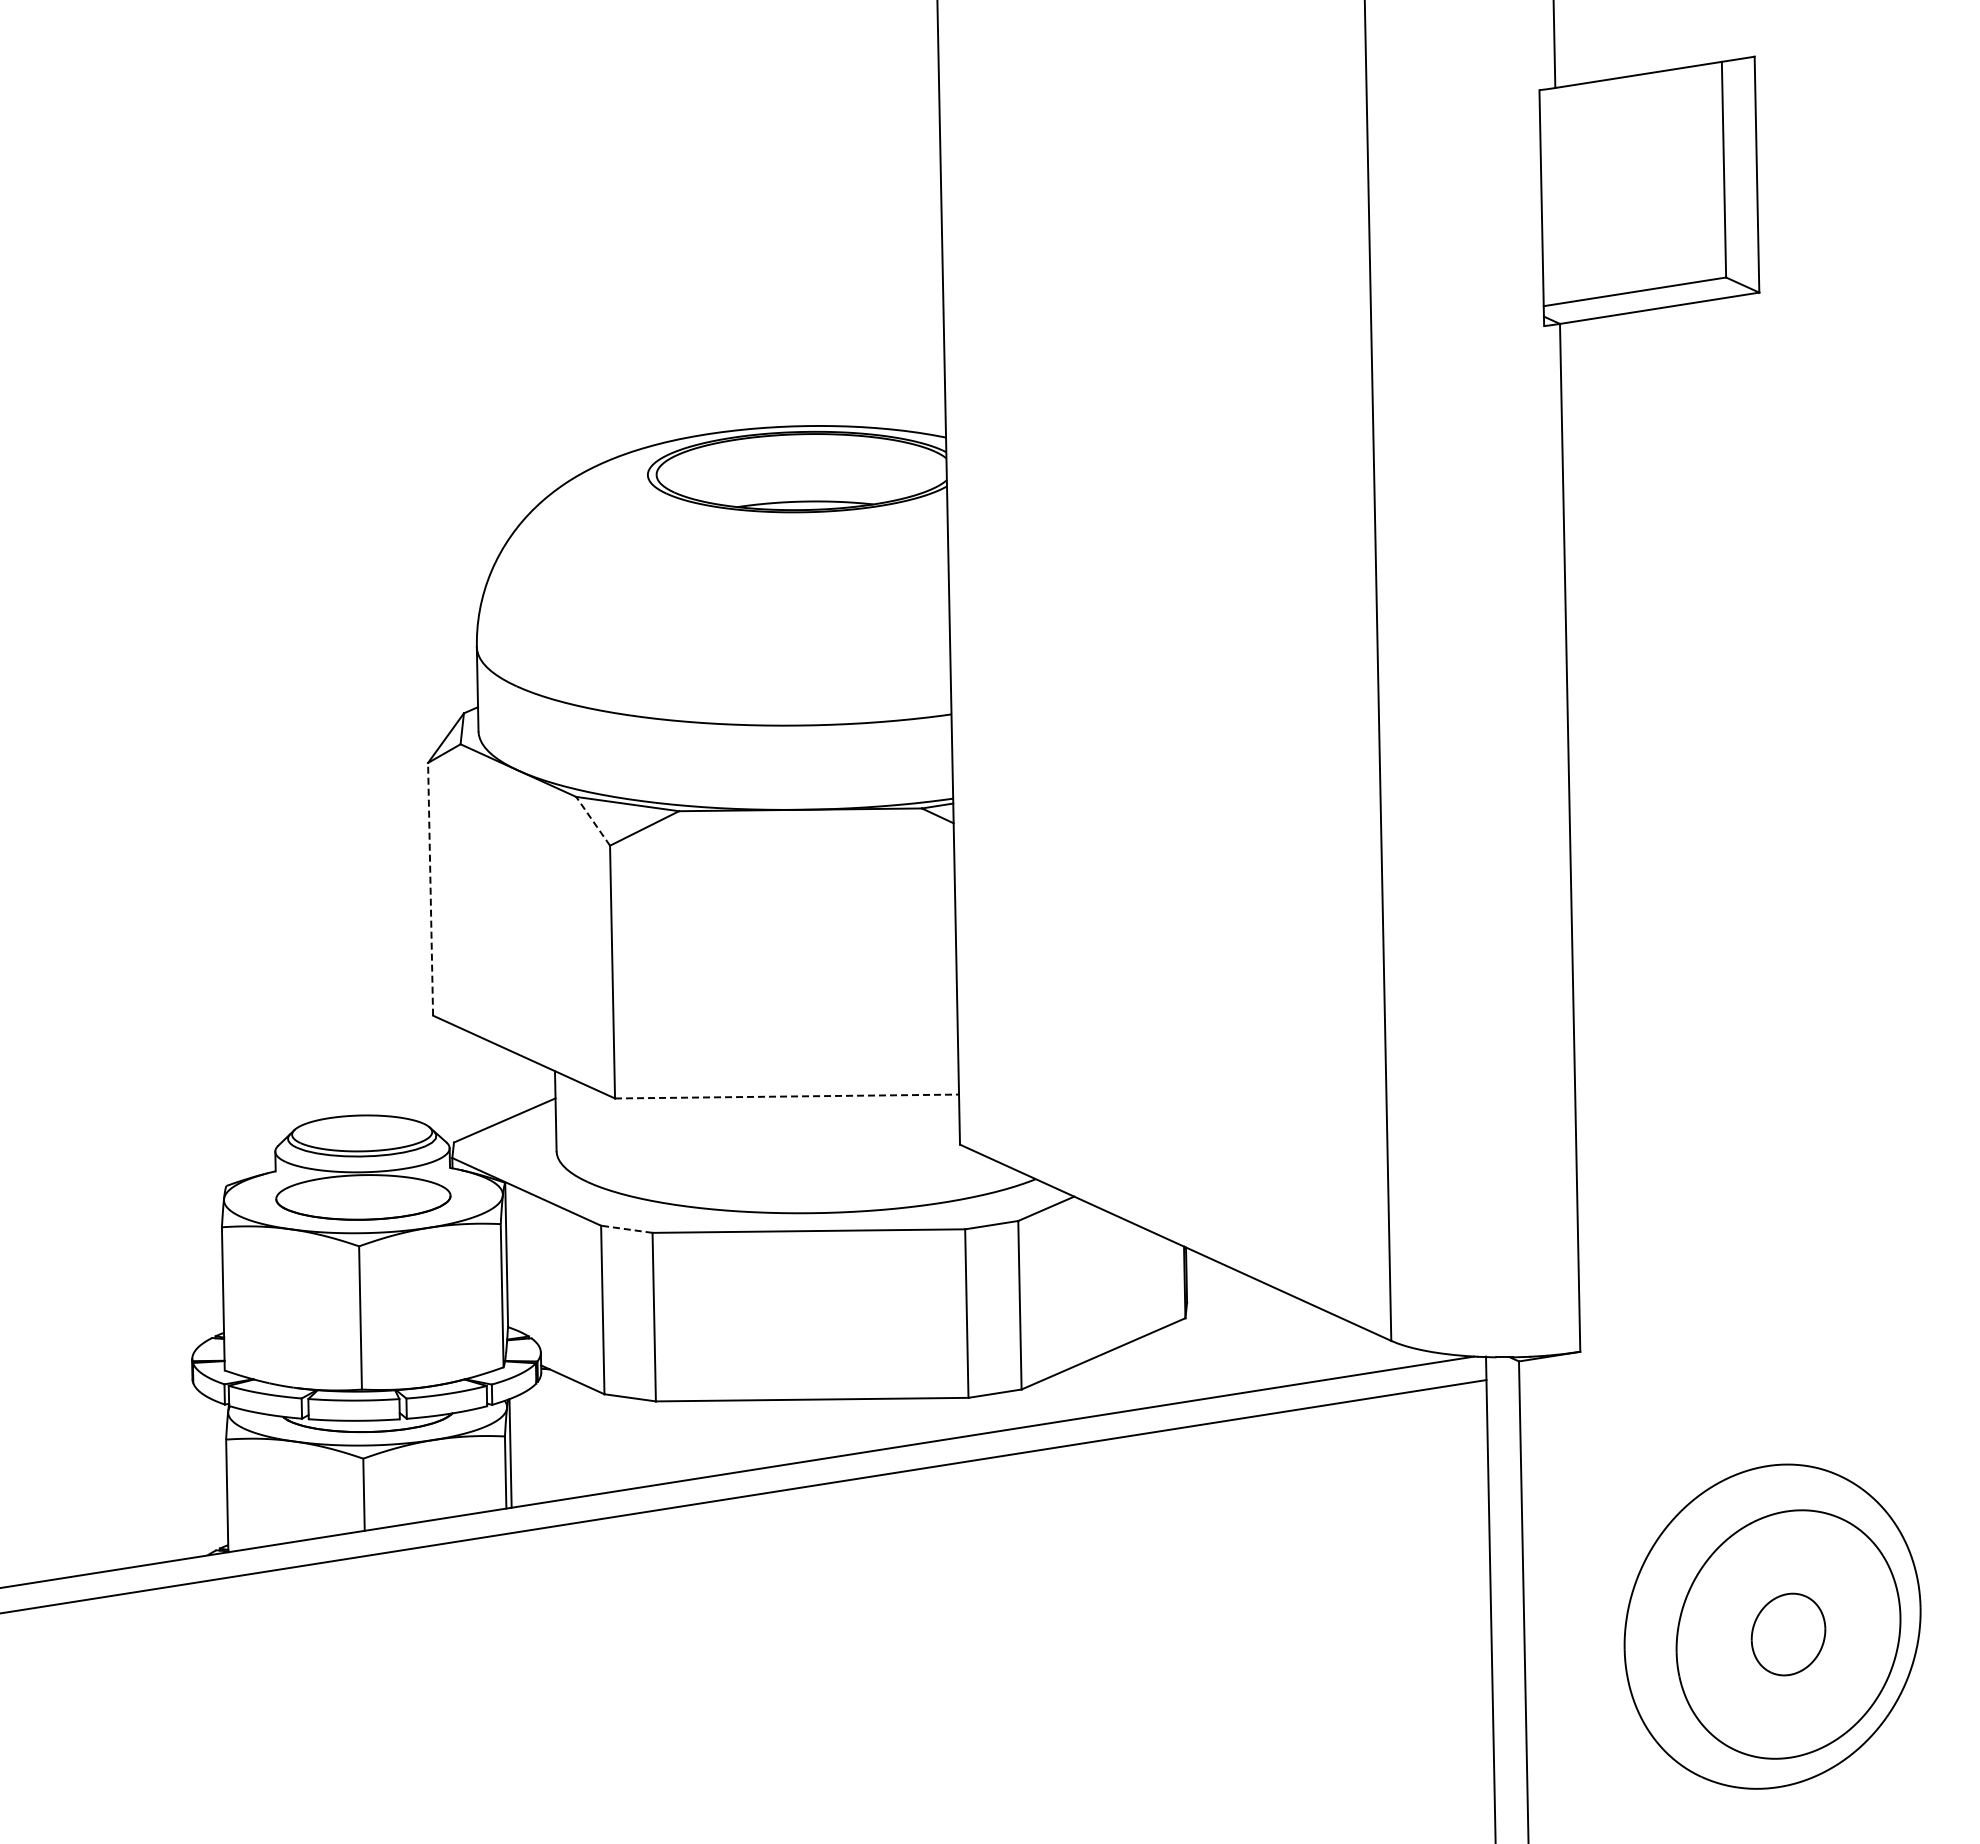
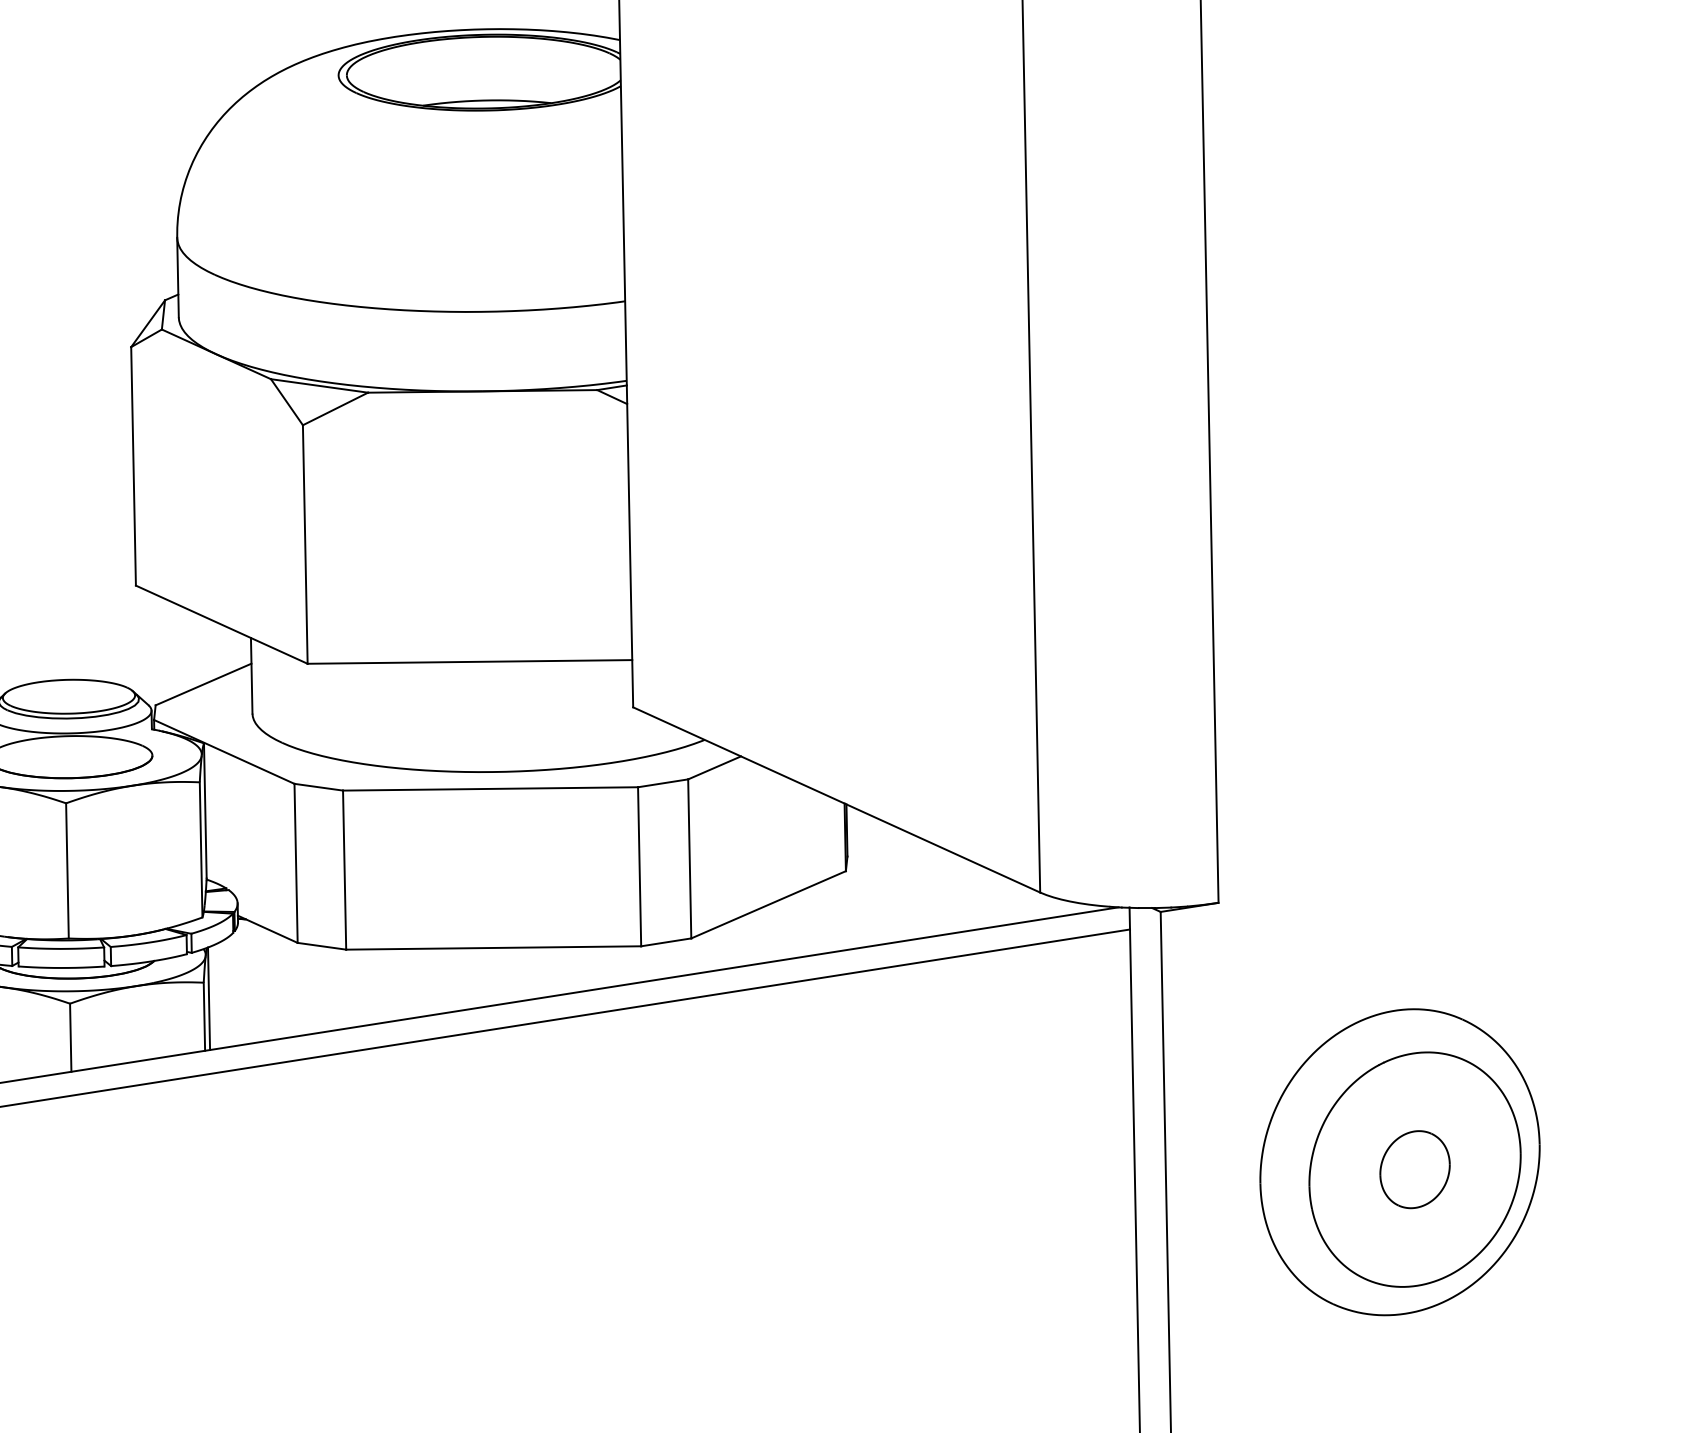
line: (593, 821) -> (287, 402), dashed -> solid
line: (430, 888) -> (133, 465), dashed -> solid
line: (787, 1096) -> (470, 661), dashed -> solid
line: (626, 1229) -> (318, 787), dashed -> solid

